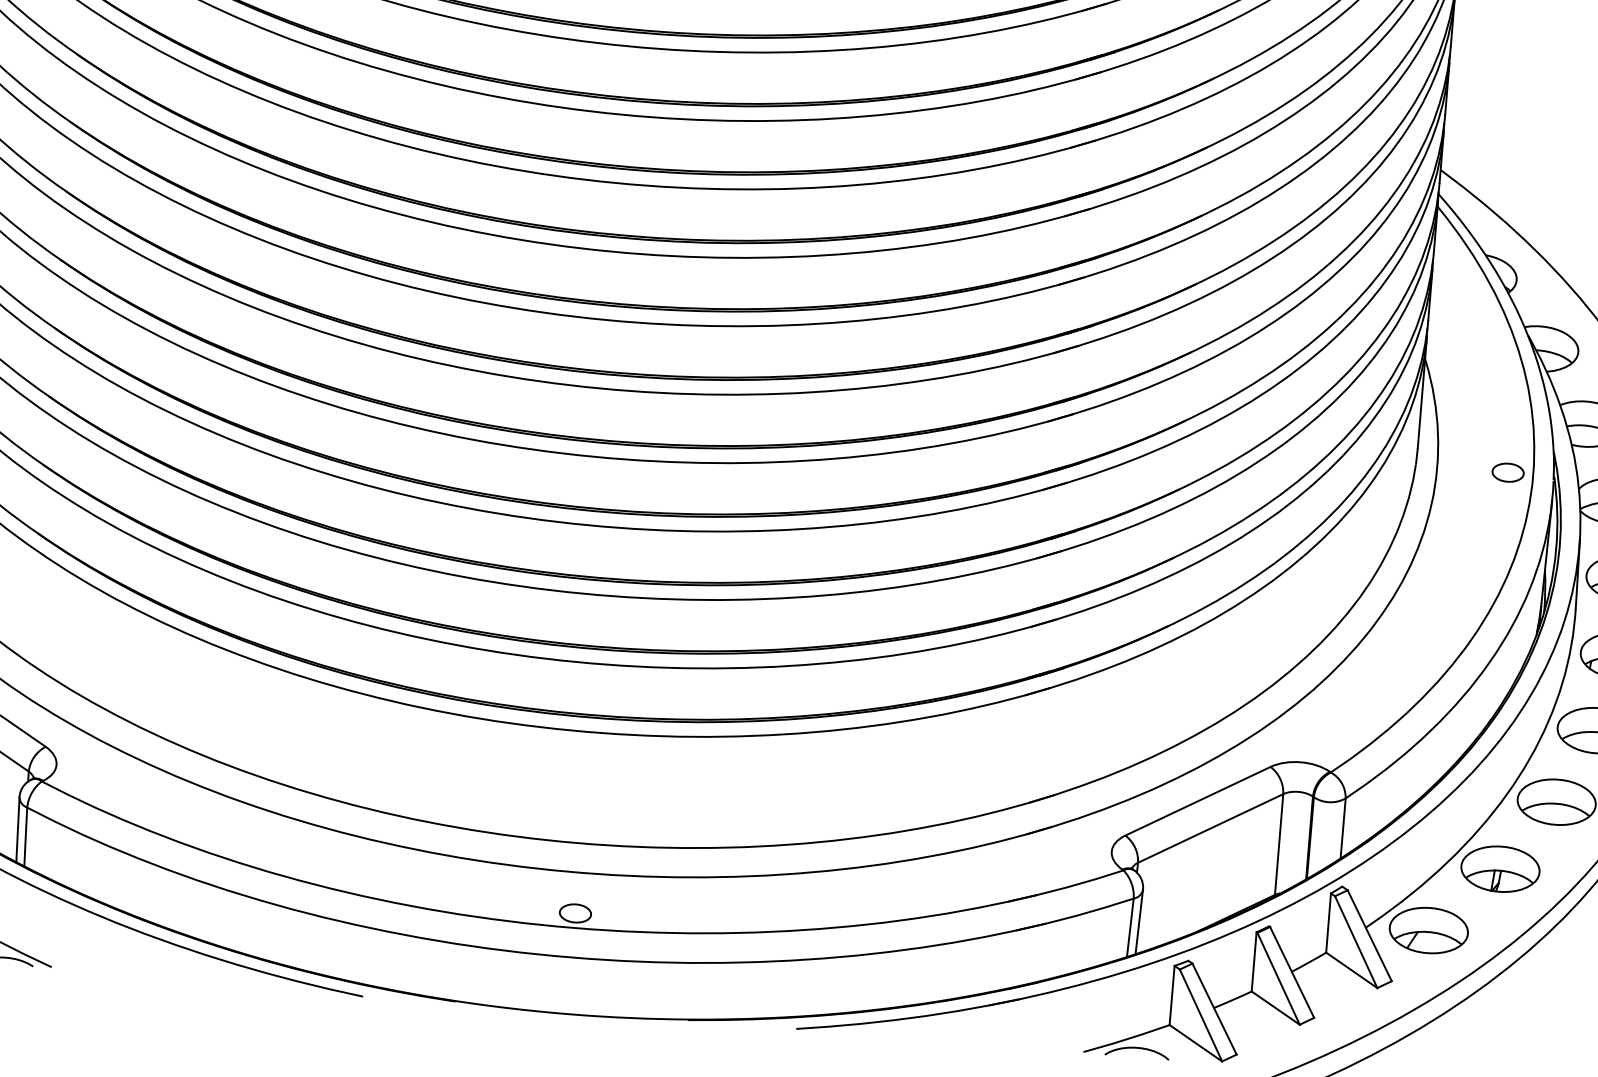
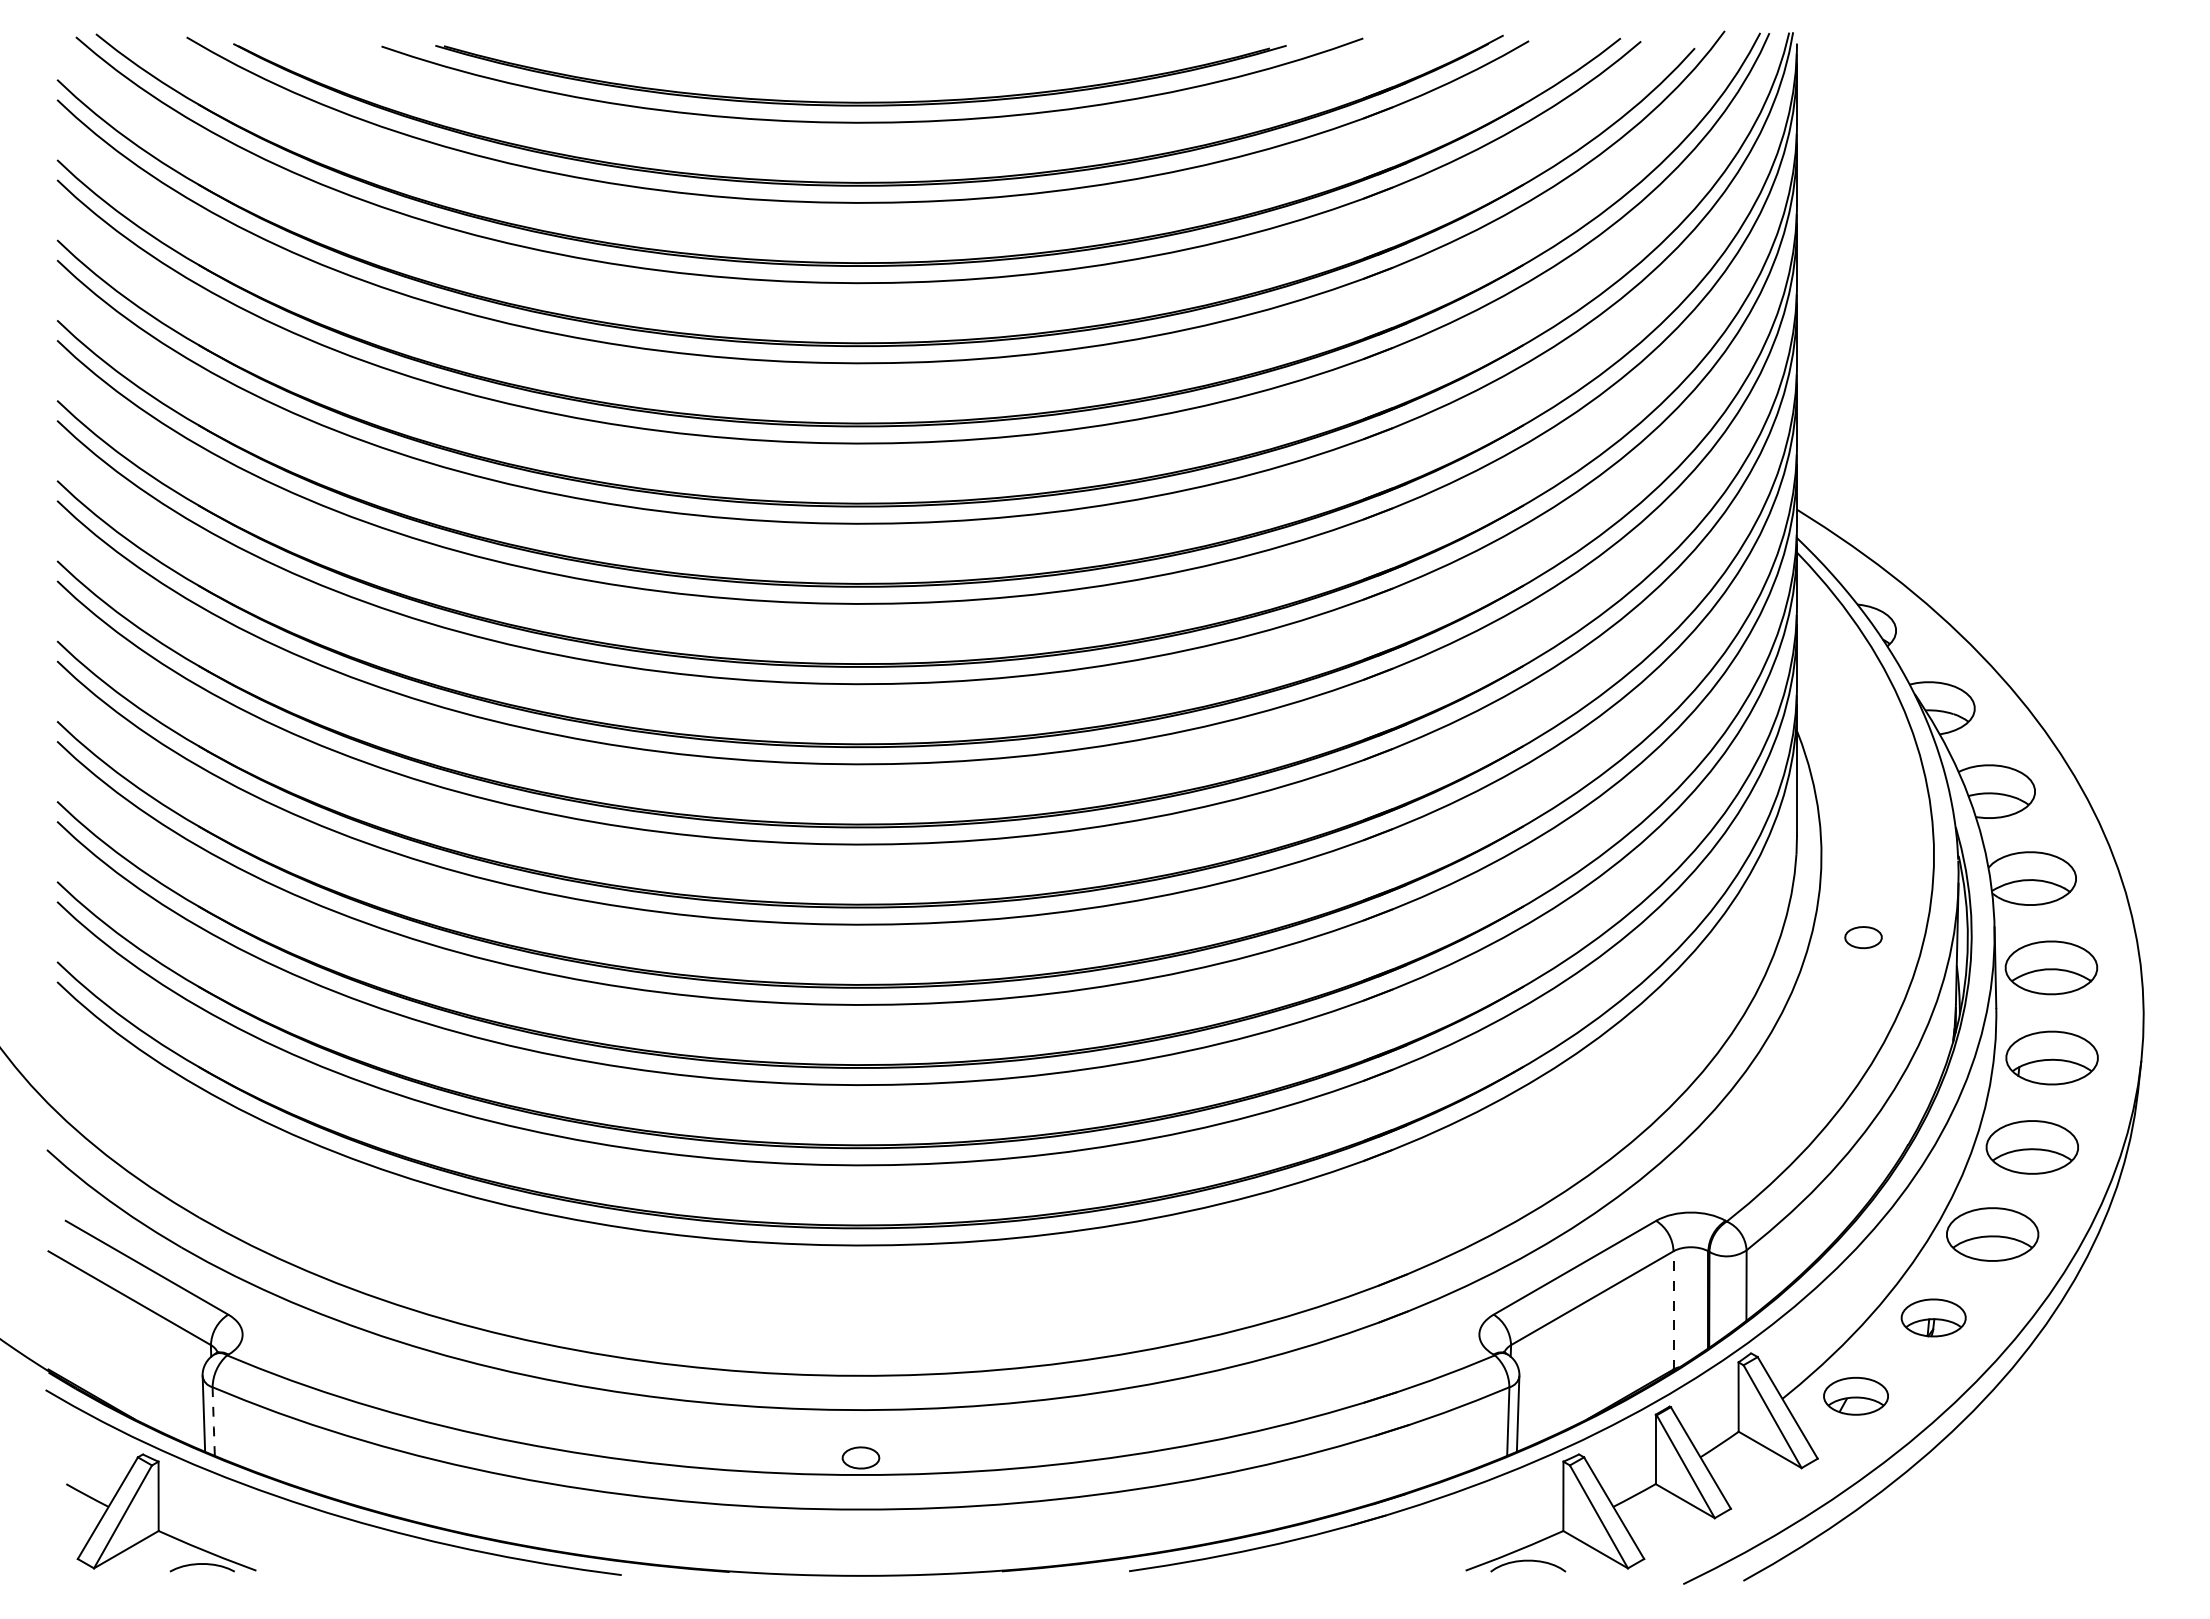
part: (1508, 472) -> (1863, 937), moved
line: (25, 837) -> (213, 1422), solid -> dashed
line: (1279, 843) -> (1673, 1309), solid -> dashed
part: (1500, 868) -> (1933, 1317), size x0.7
part: (1428, 930) -> (1855, 1396), size x0.7

